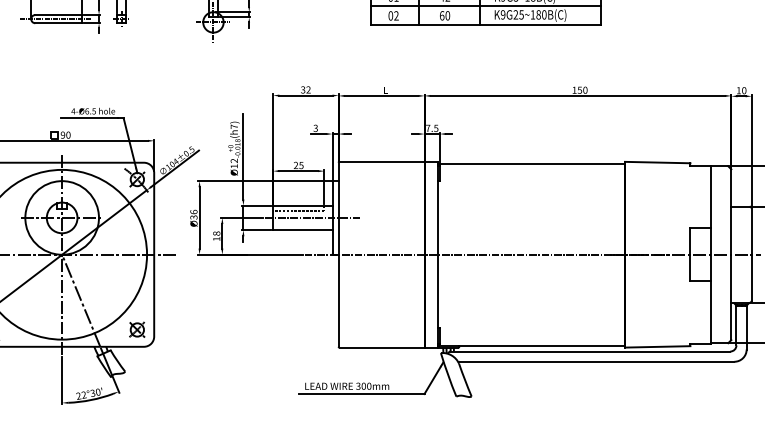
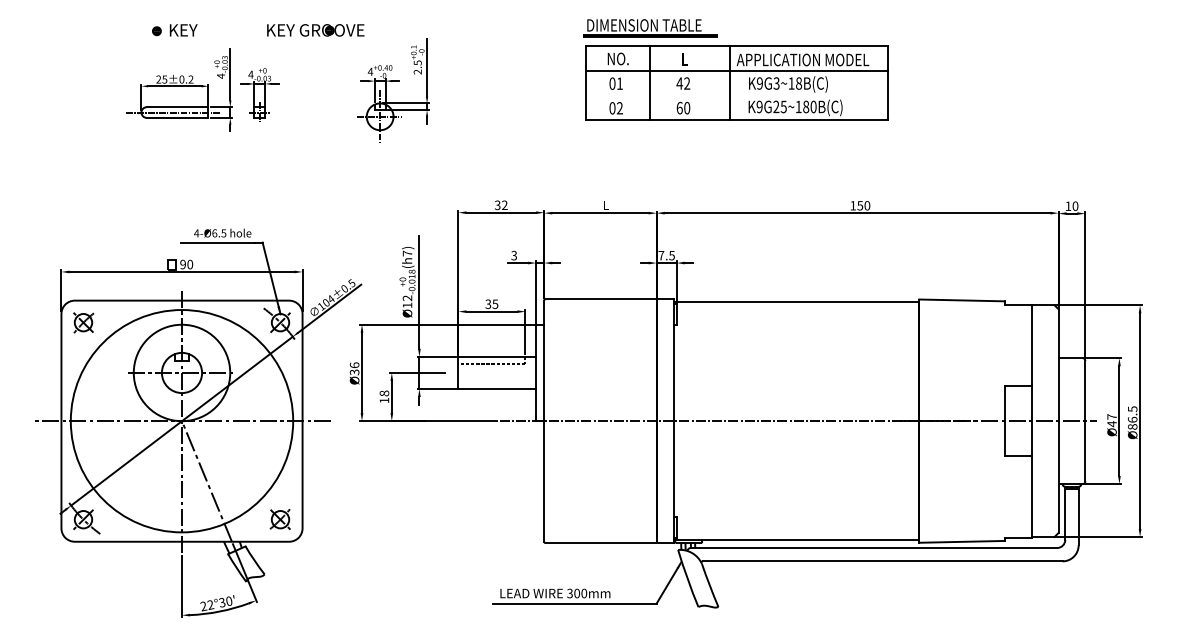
line: (486, 6) -> (737, 95), removed
text: (296, 165) -> (488, 304), 25 -> 35
line: (312, 217) -> (510, 372), removed

